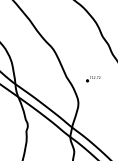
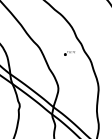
part: (92, 79) -> (69, 53), moved

